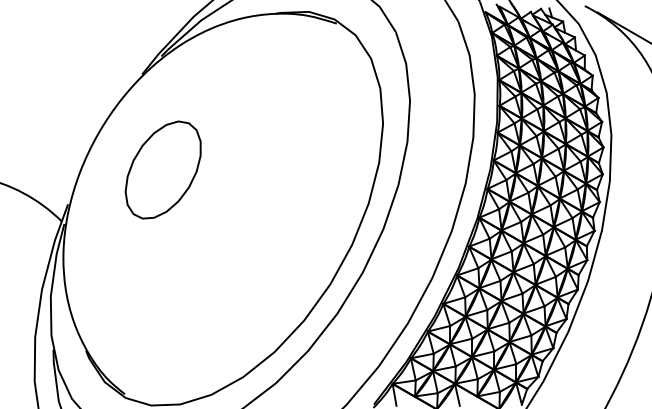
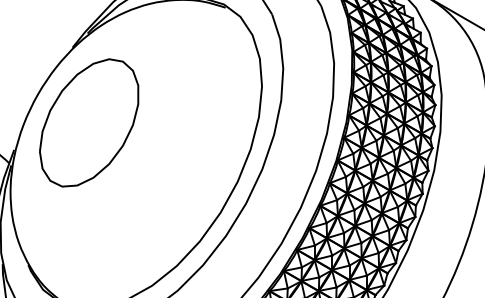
part: (162, 169) -> (88, 122), size x1.67

